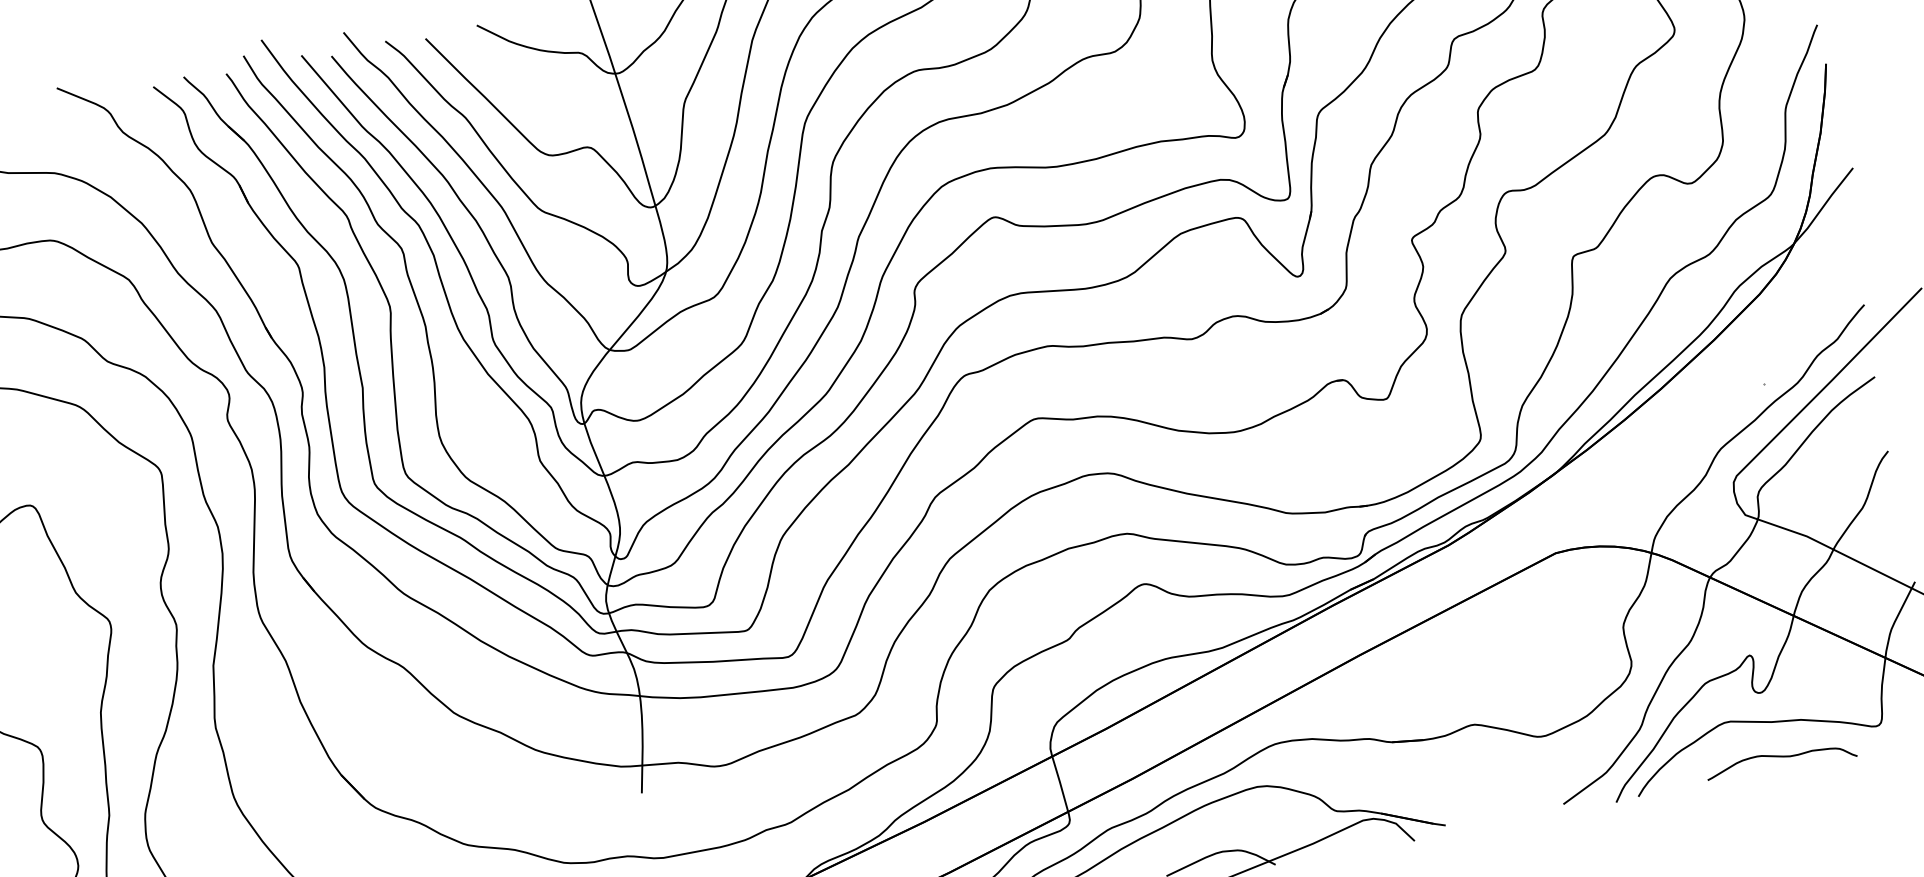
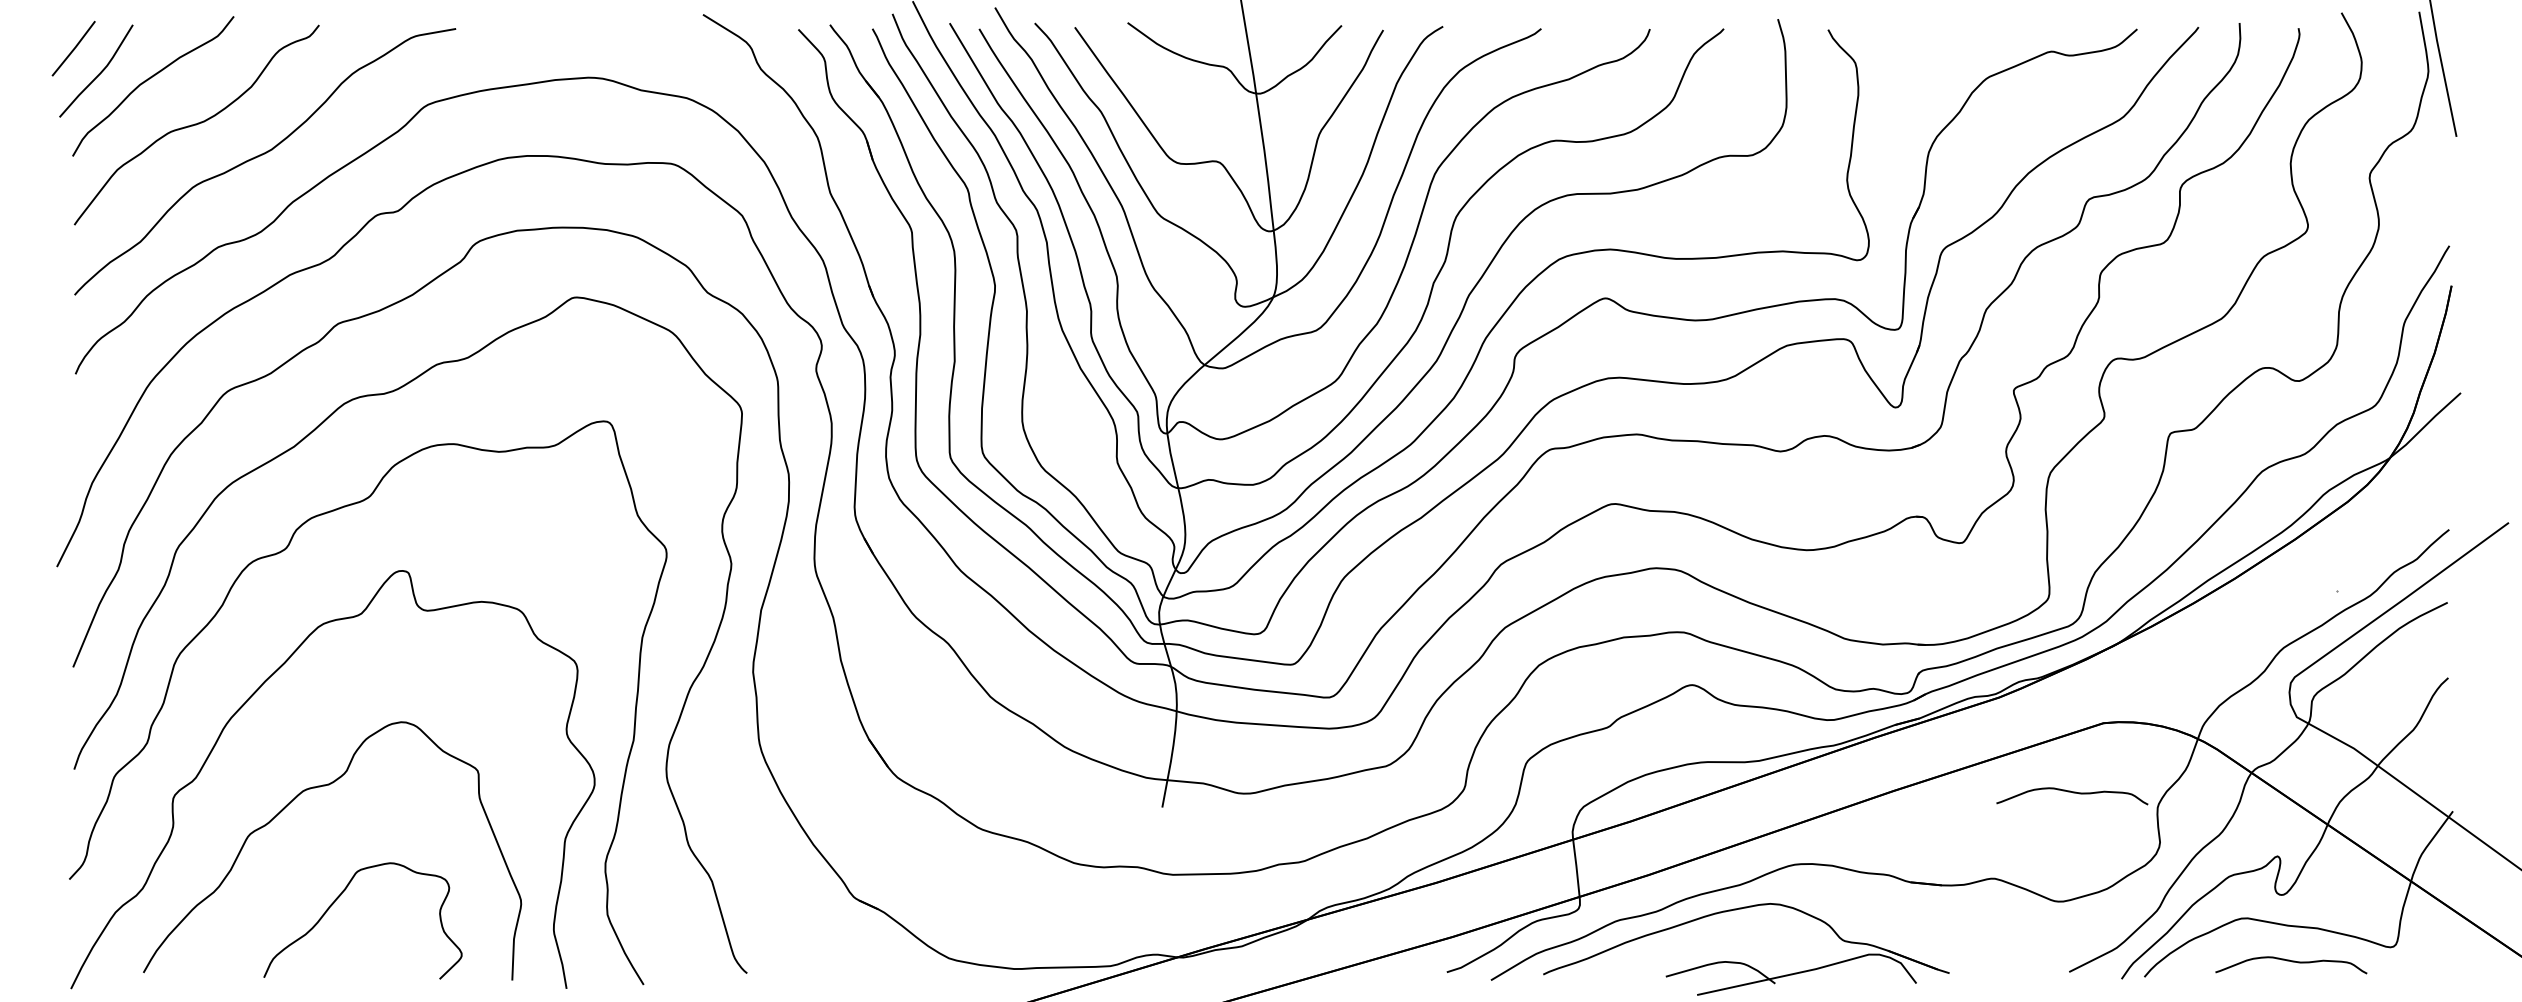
curve: (1537, 627) -> (2073, 793), added

